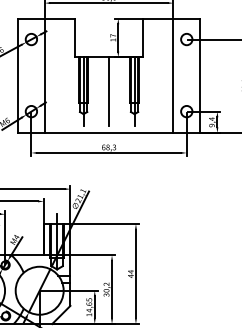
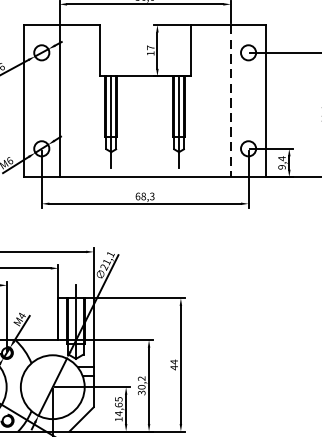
line: (173, 76) -> (230, 102), solid -> dashed
line: (109, 91) -> (145, 122), removed

